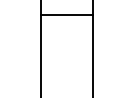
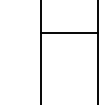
line: (67, 14) -> (69, 33), moved

